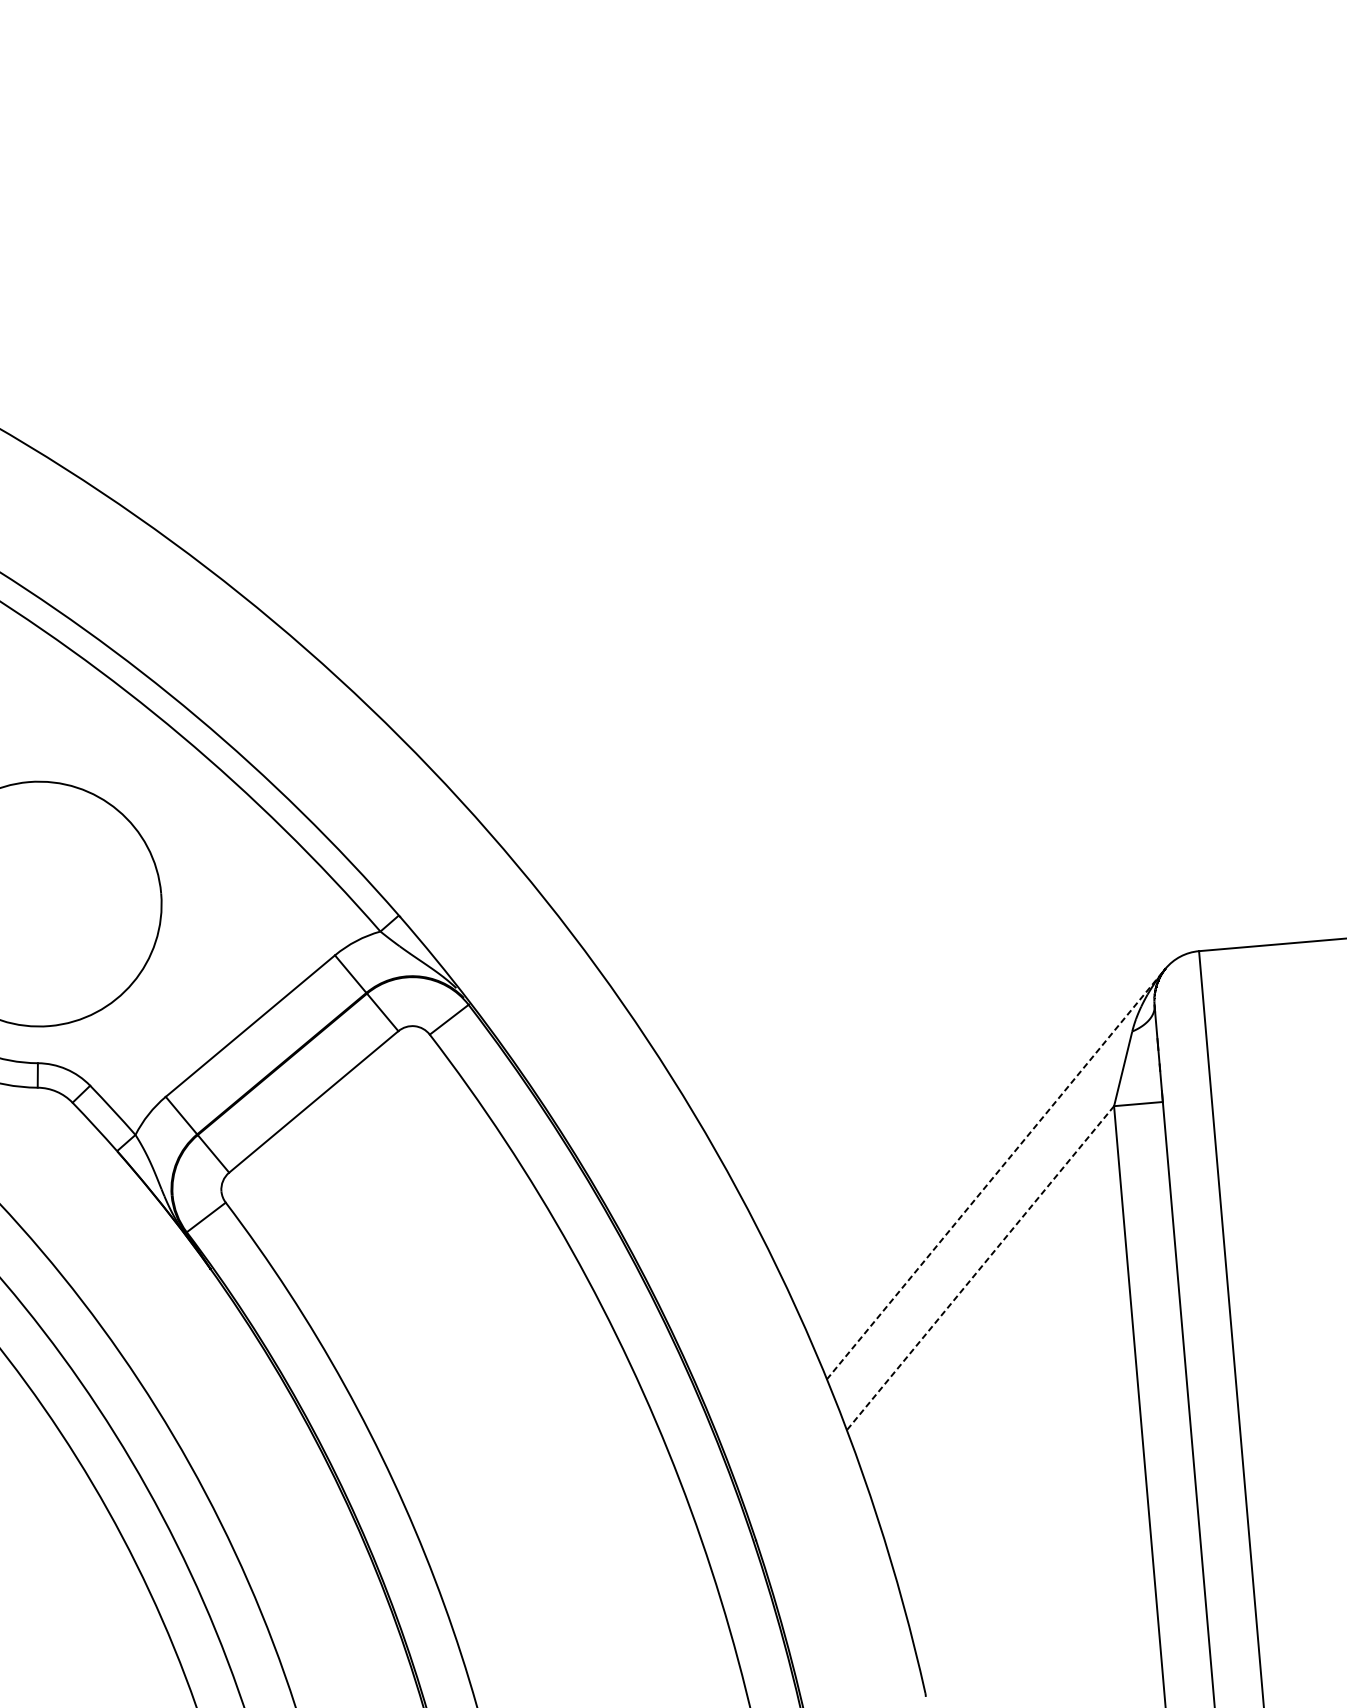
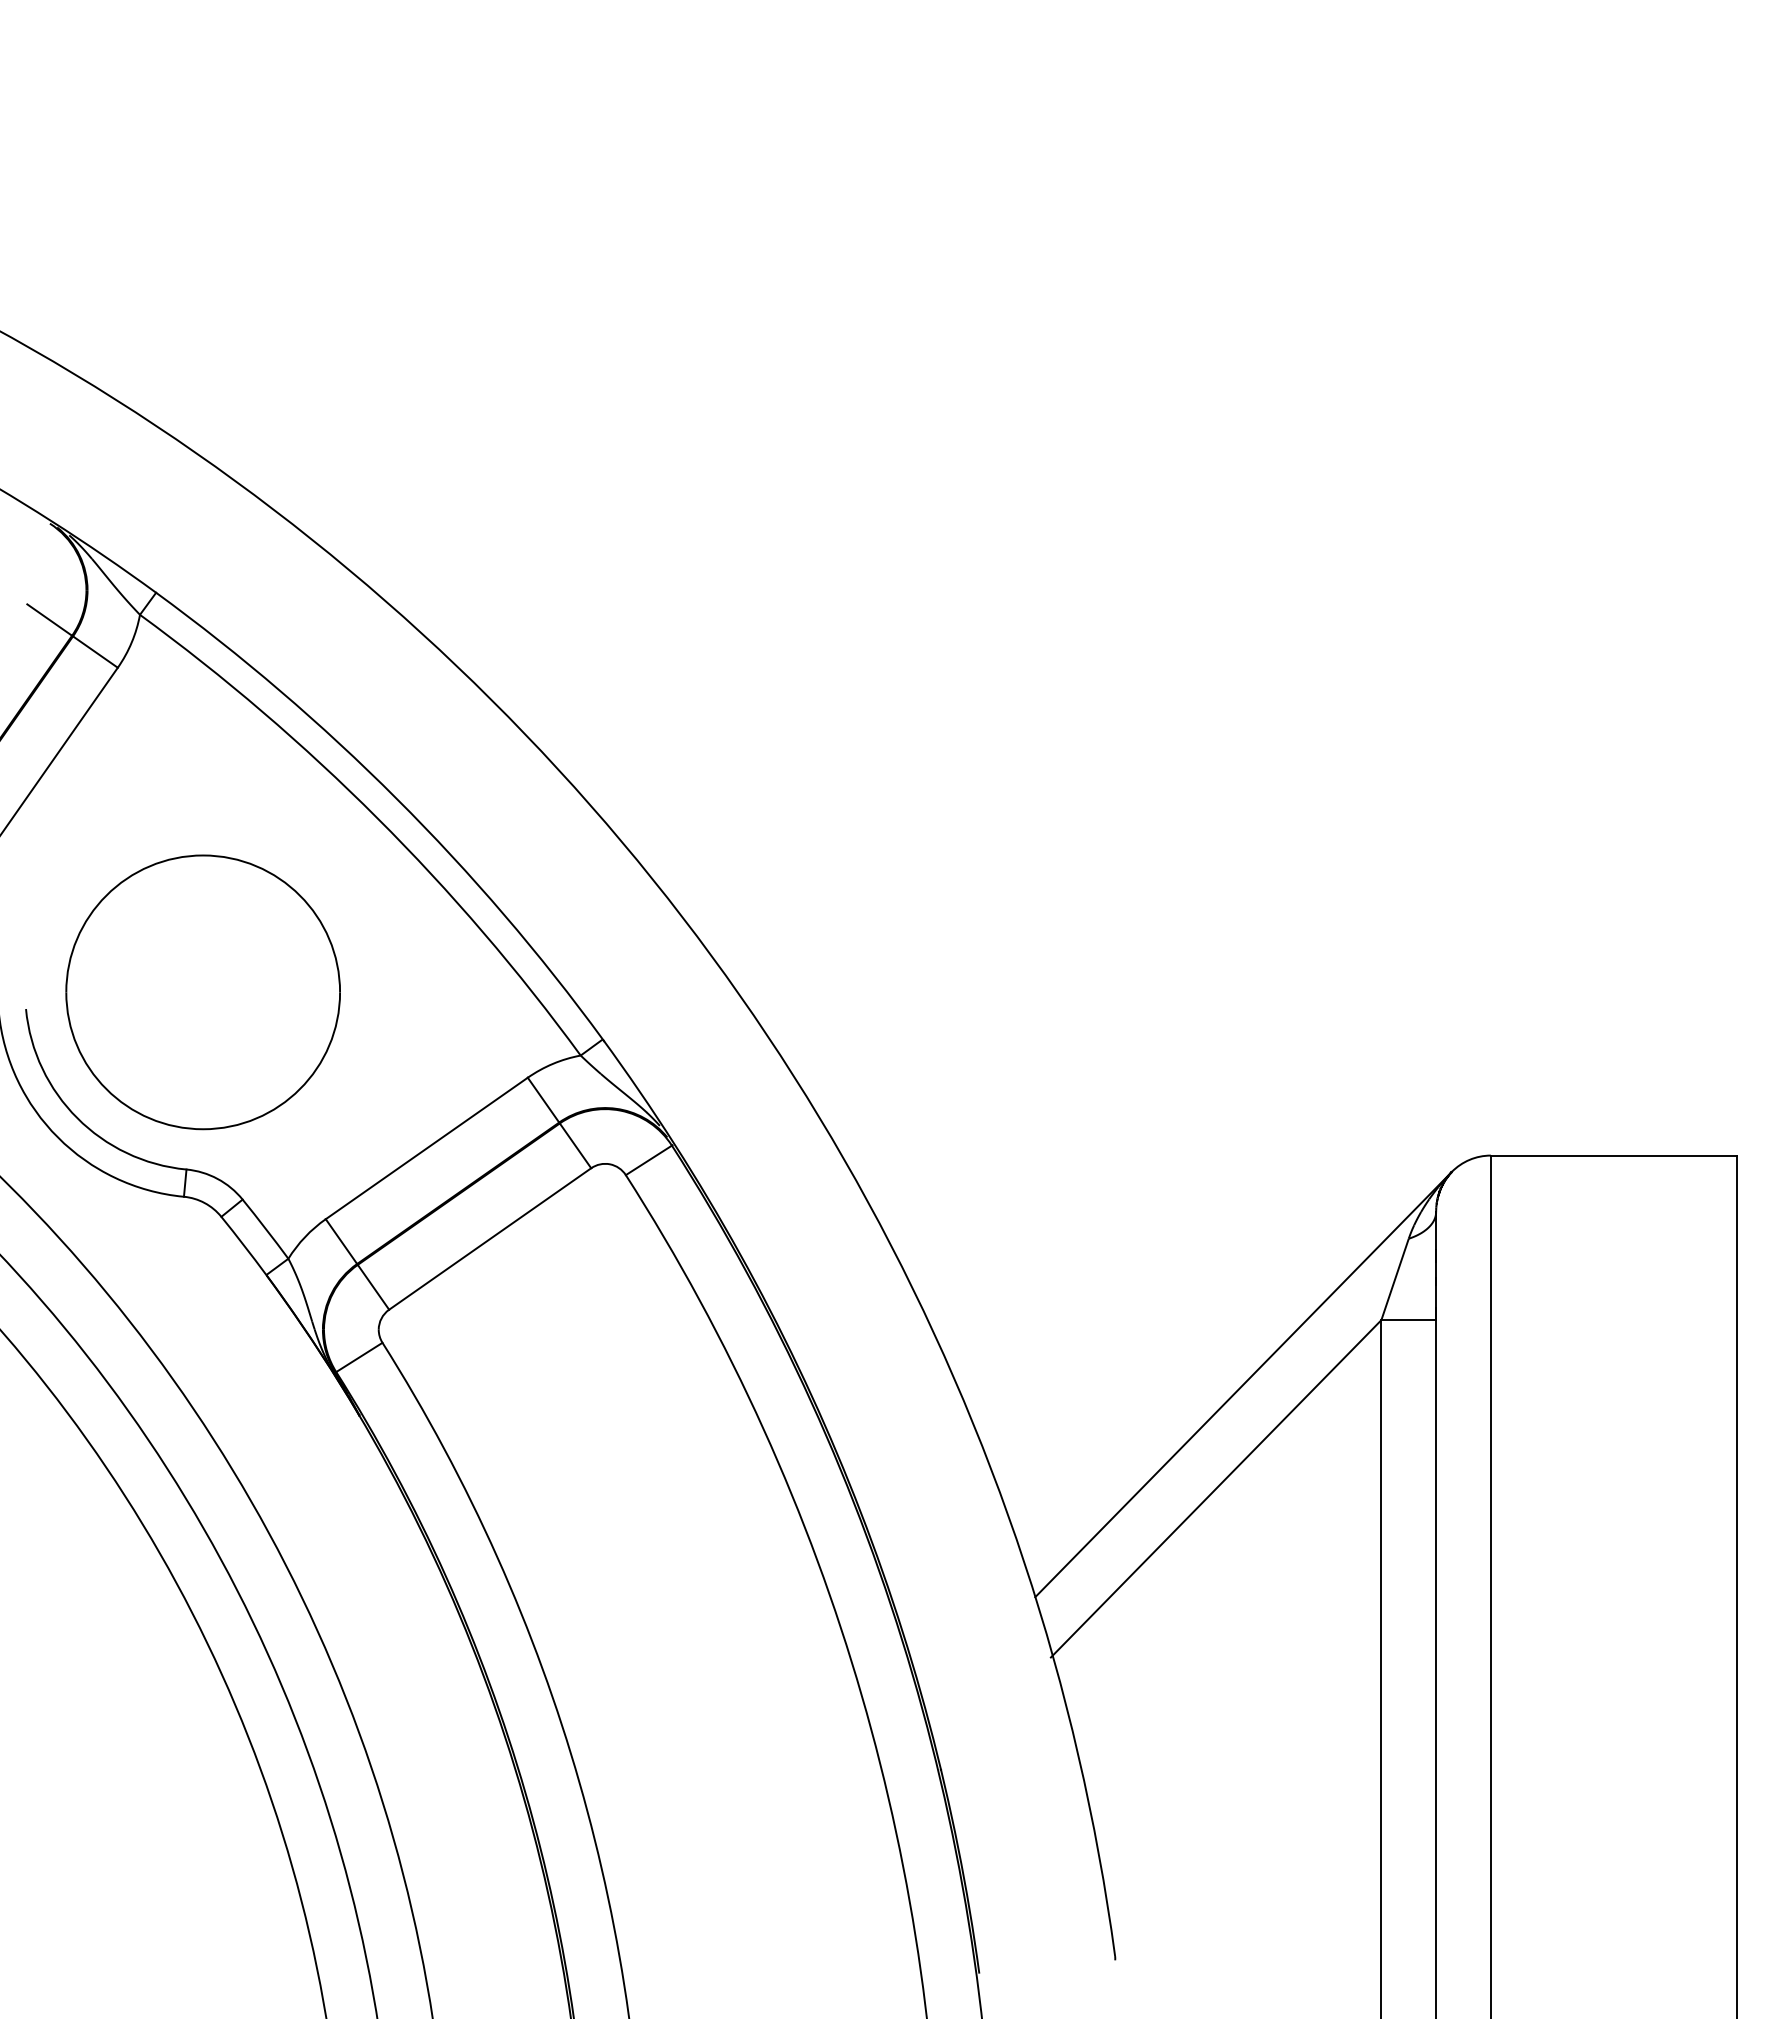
line: (996, 1174) -> (1243, 1384), dashed -> solid
line: (979, 1269) -> (1215, 1489), dashed -> solid

